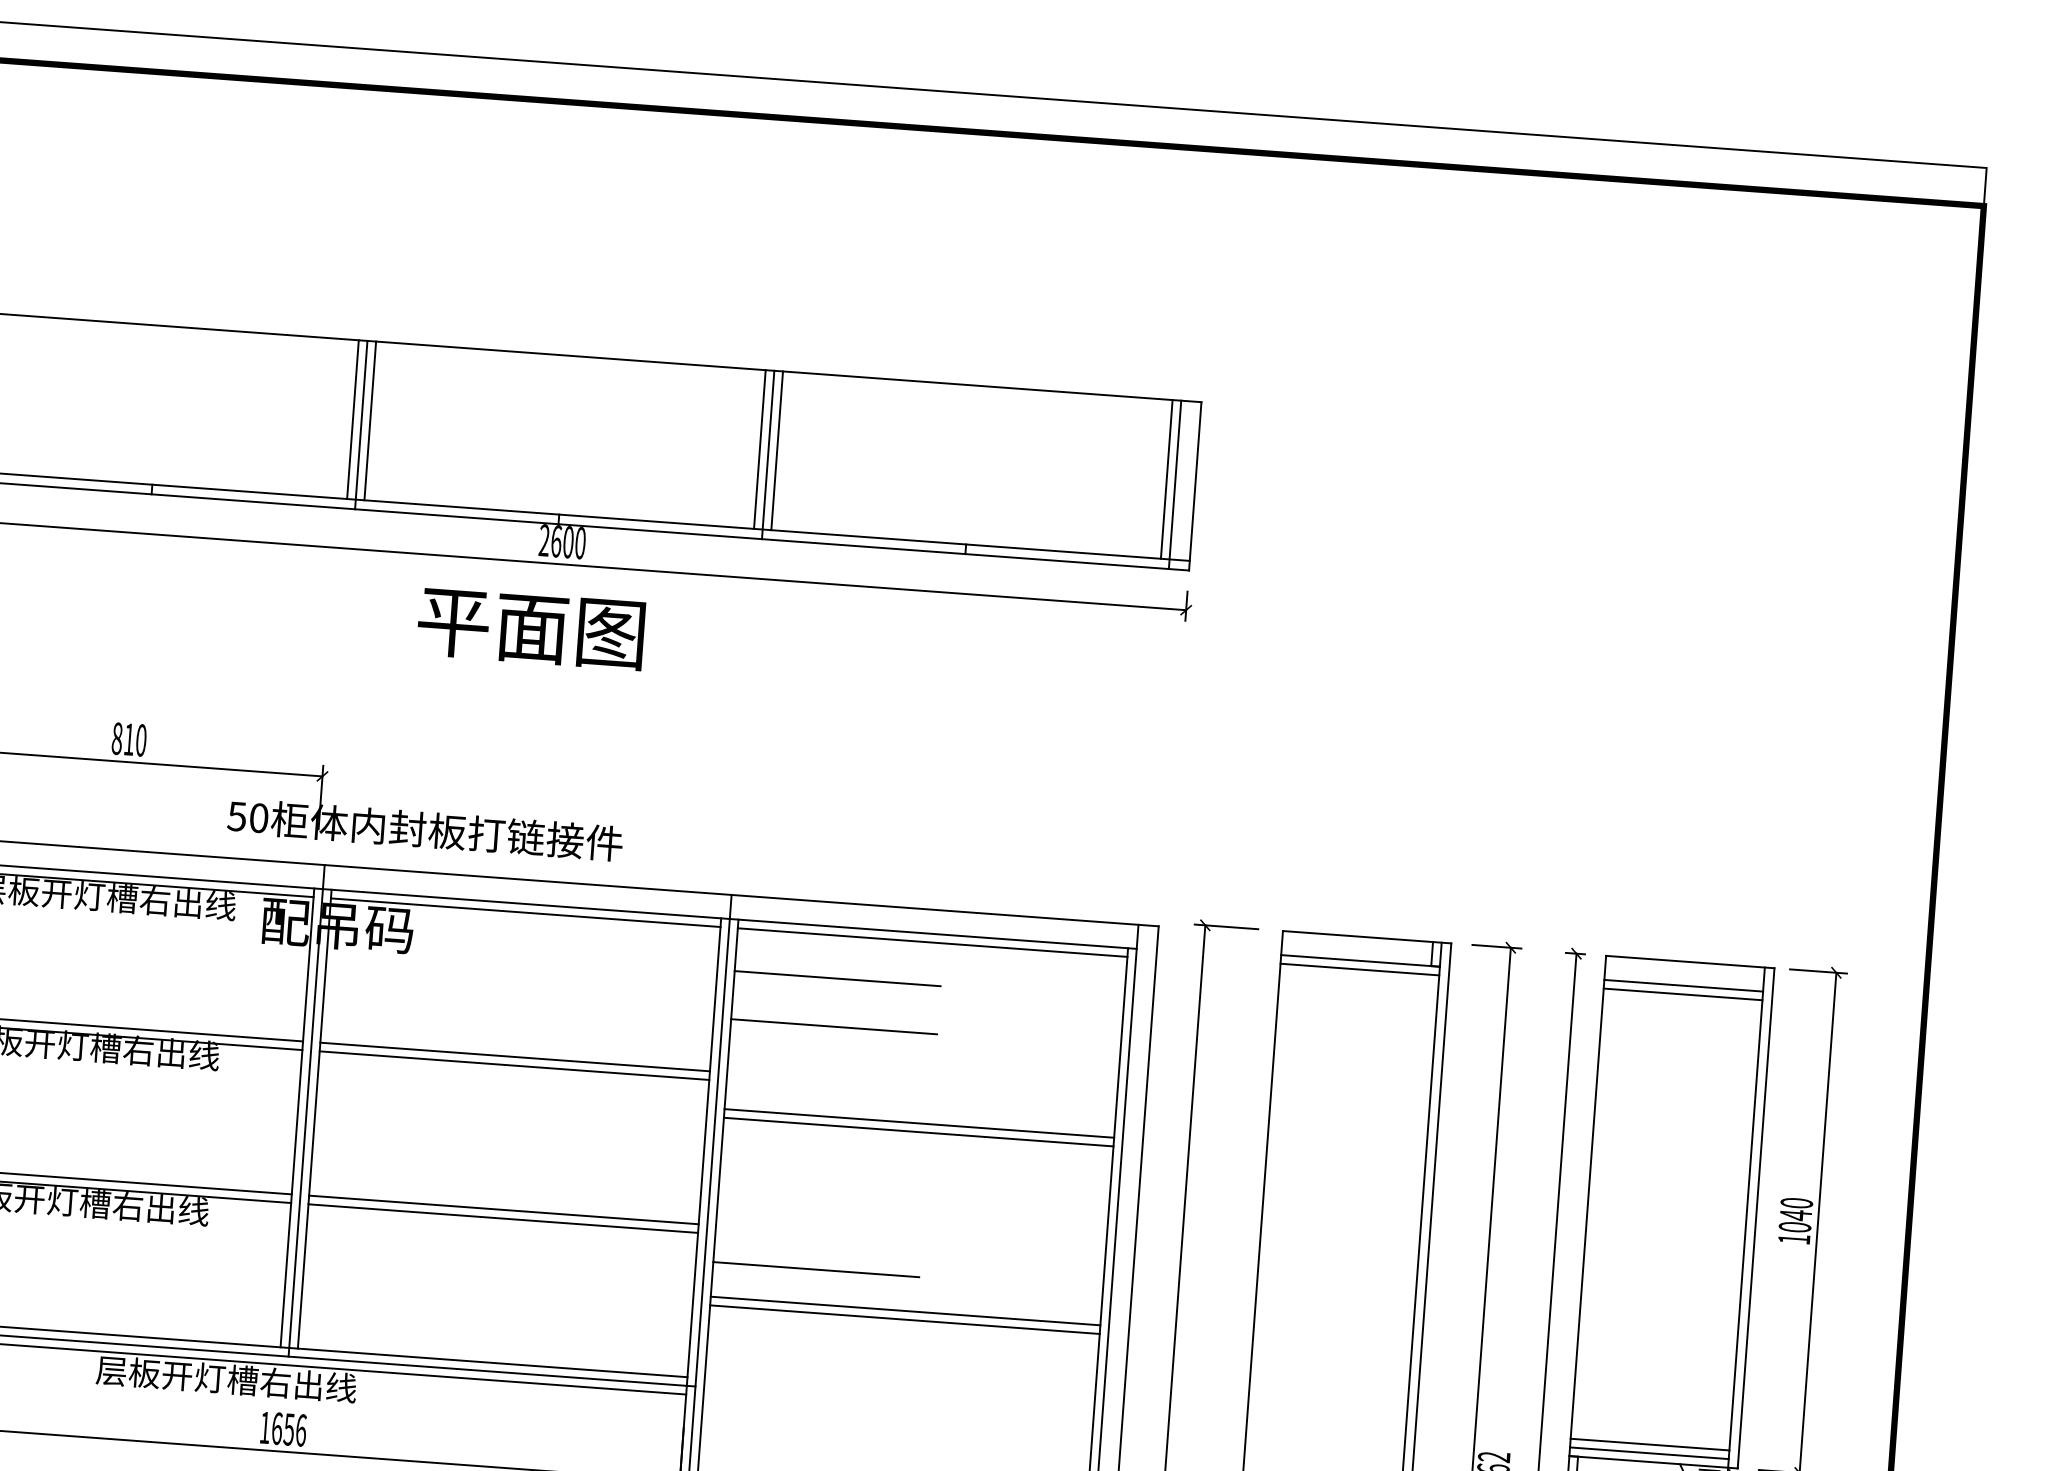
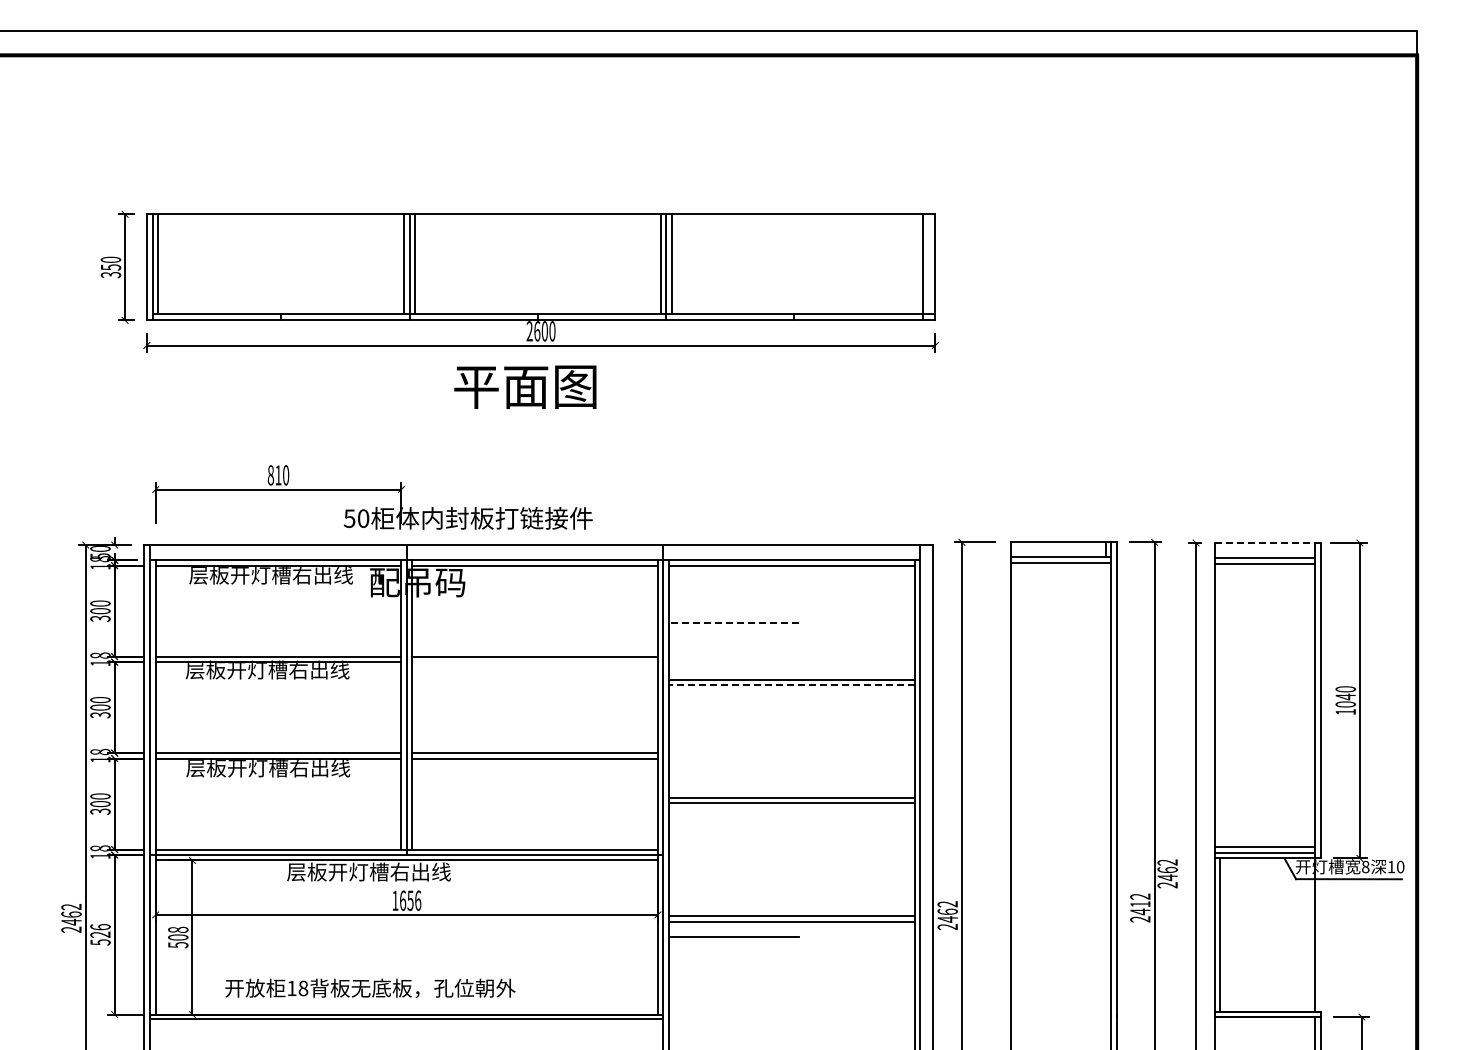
line: (1167, 479) -> (917, 264), removed
line: (1691, 961) -> (1268, 542), solid -> dashed
line: (837, 978) -> (733, 592), removed
line: (833, 1027) -> (733, 623), solid -> dashed
line: (513, 1066) -> (534, 662), removed
line: (918, 1132) -> (791, 685), solid -> dashed
line: (815, 1270) -> (733, 776), removed

